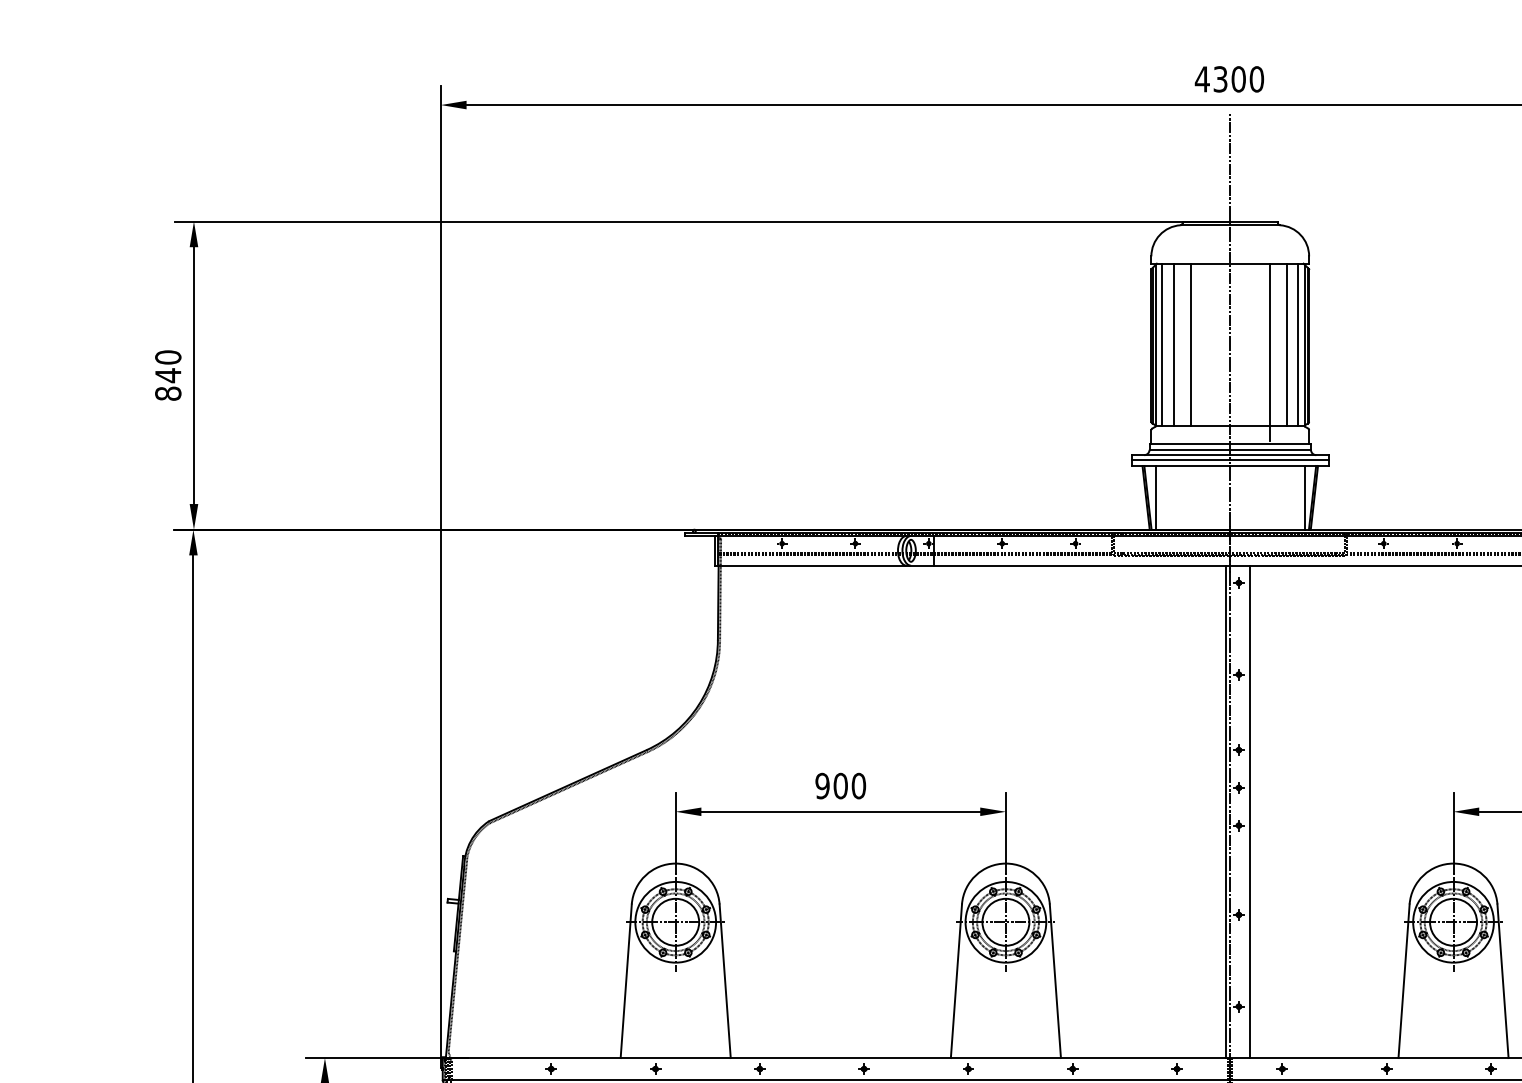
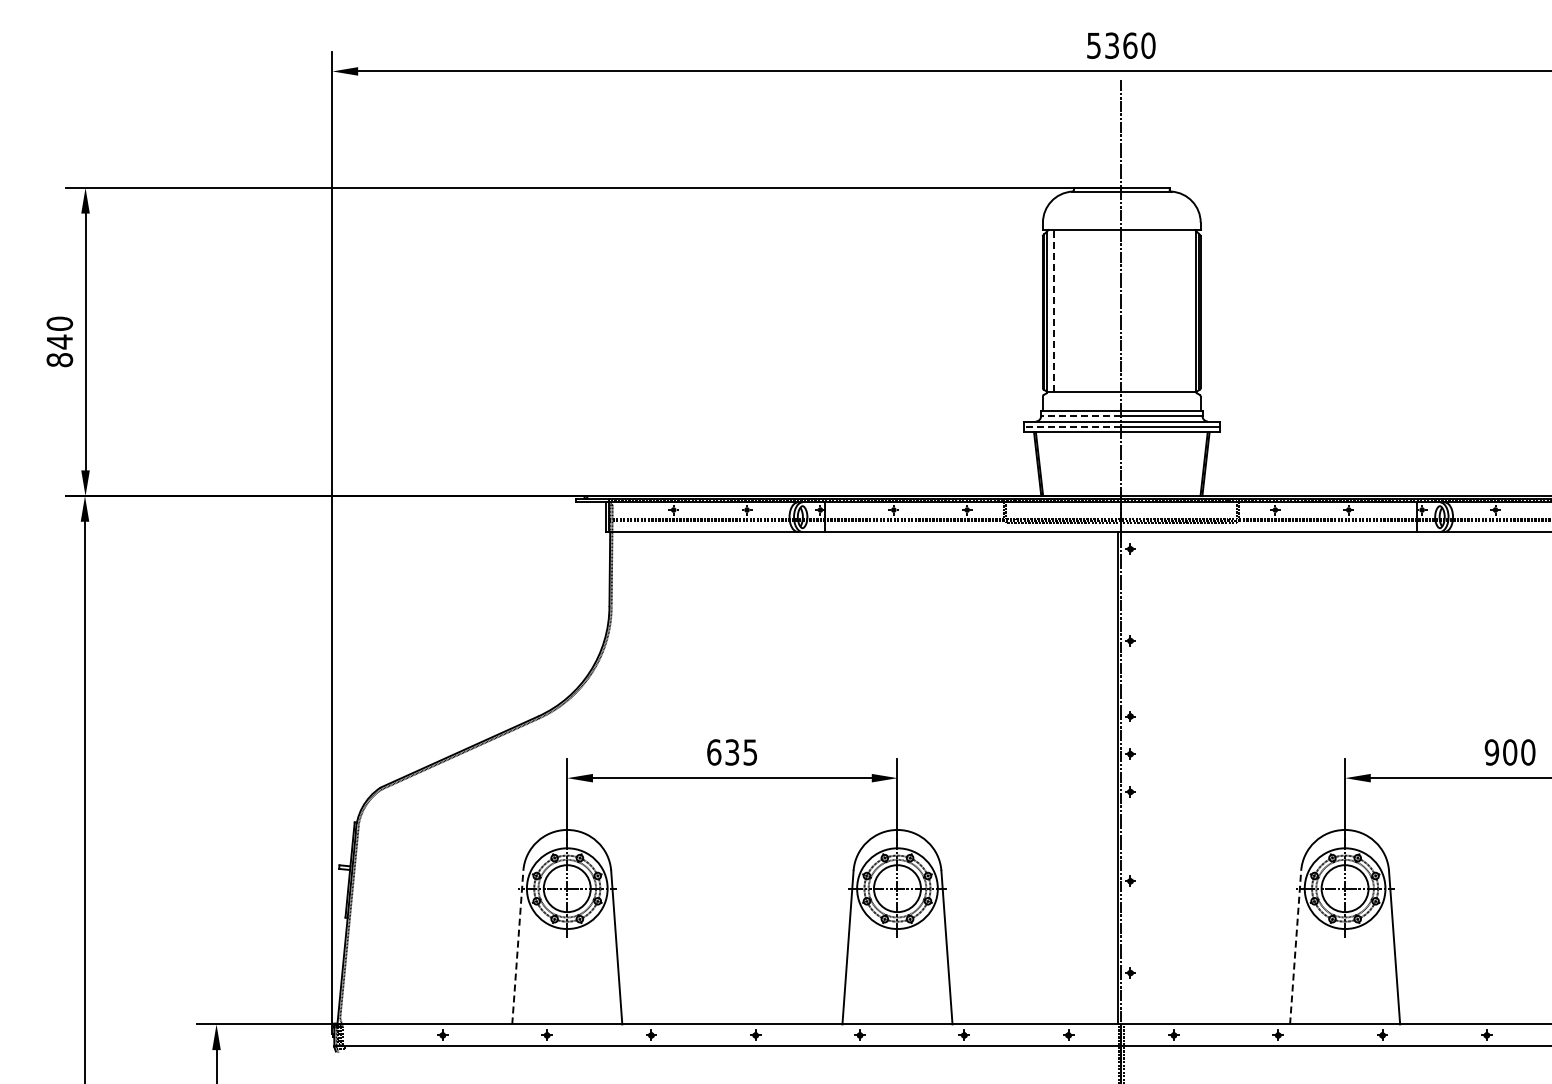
text: (1219, 79) -> (1111, 45), 4300 -> 5360
line: (1161, 344) -> (1053, 310), solid -> dashed
line: (1173, 345) -> (1065, 311), removed
line: (1190, 345) -> (1082, 311), removed
line: (1286, 345) -> (1178, 311), removed
line: (1297, 345) -> (1189, 311), removed
line: (1269, 352) -> (1161, 318), removed
line: (1188, 450) -> (1080, 416), solid -> dashed
line: (1180, 460) -> (1072, 426), solid -> dashed
line: (1155, 498) -> (1047, 464), removed
line: (1304, 498) -> (1196, 464), removed
text: (840, 786) -> (732, 752), 900 -> 635
line: (1249, 812) -> (1141, 778), removed
line: (625, 981) -> (517, 947), solid -> dashed
line: (1403, 981) -> (1295, 947), solid -> dashed

